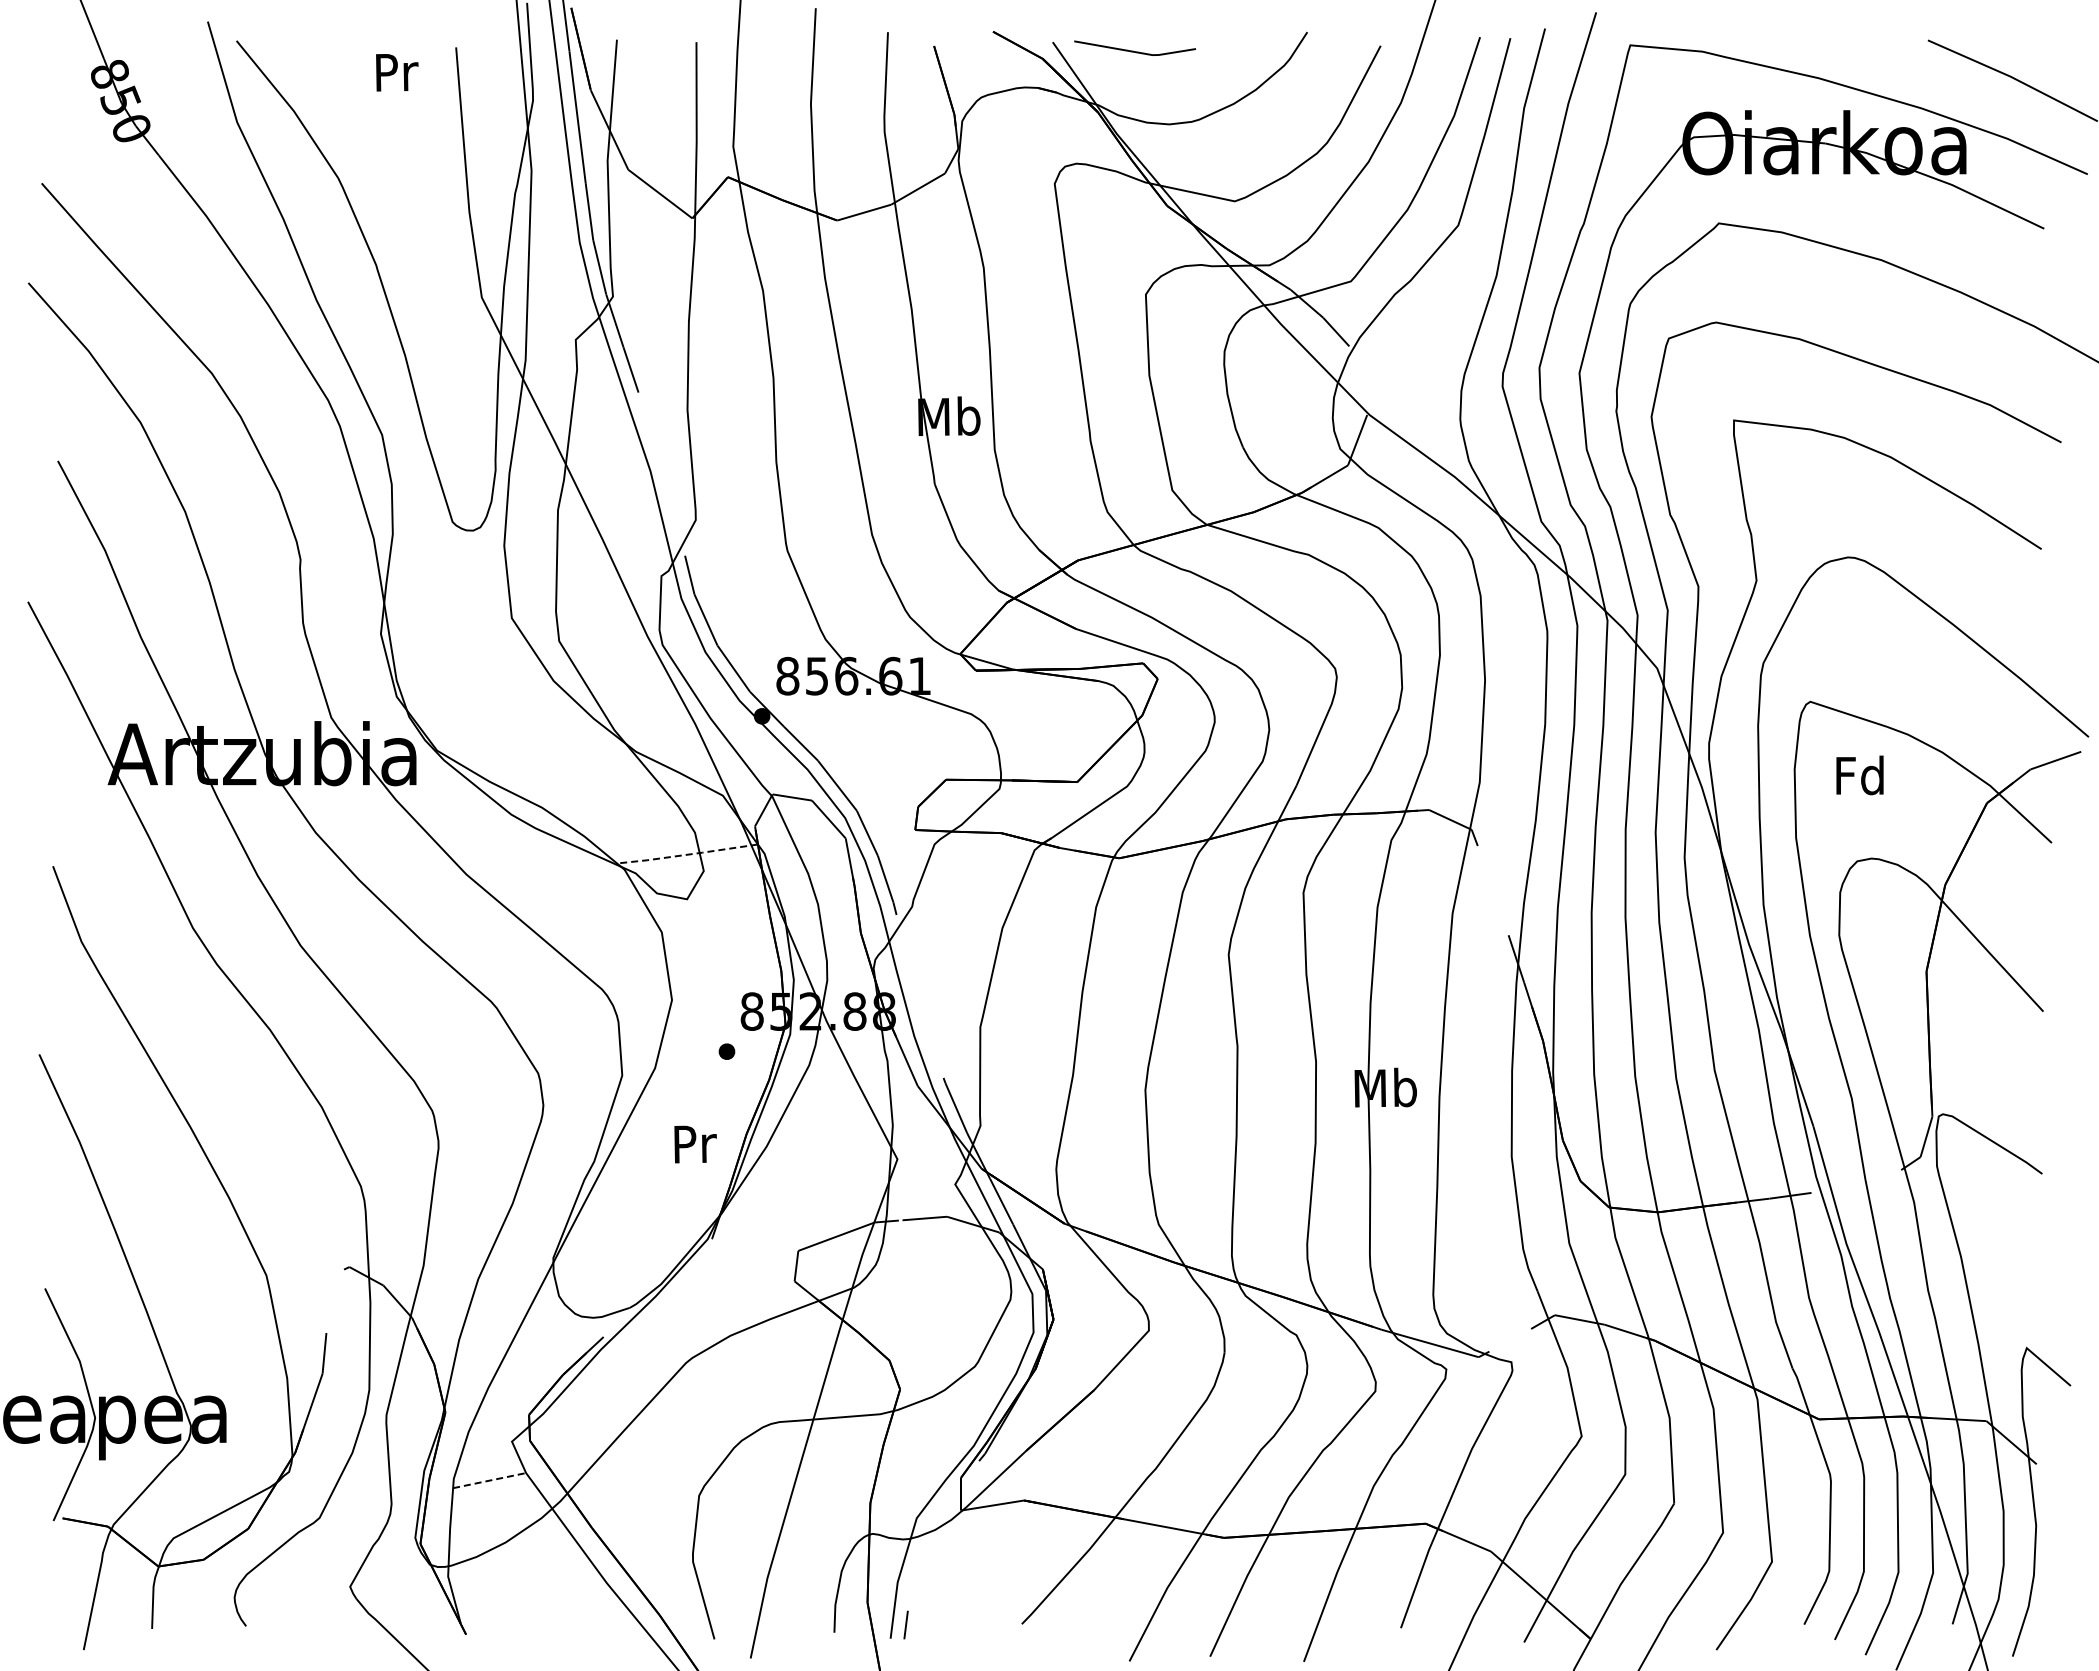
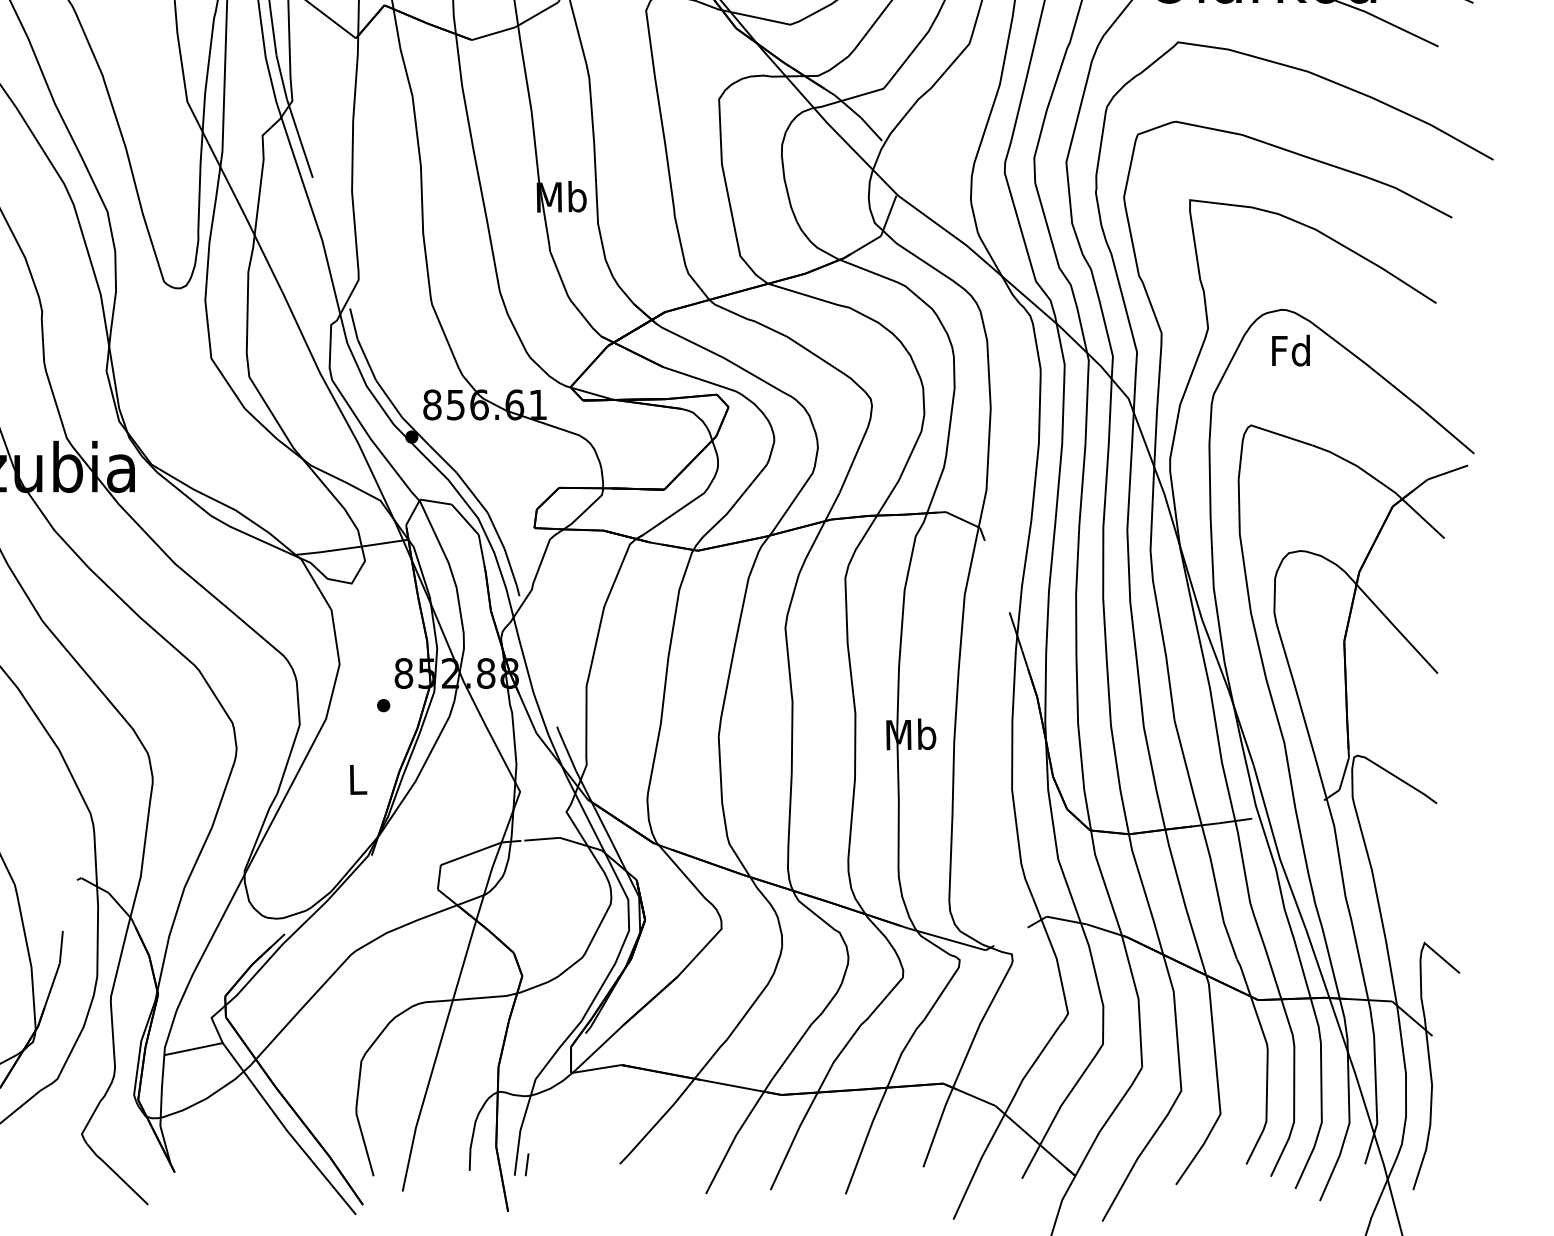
text: (1859, 775) -> (1290, 350), moved
line: (687, 854) -> (352, 547), dashed -> solid
text: (695, 1144) -> (358, 779), Pr -> L
line: (490, 1480) -> (194, 1049), dashed -> solid

